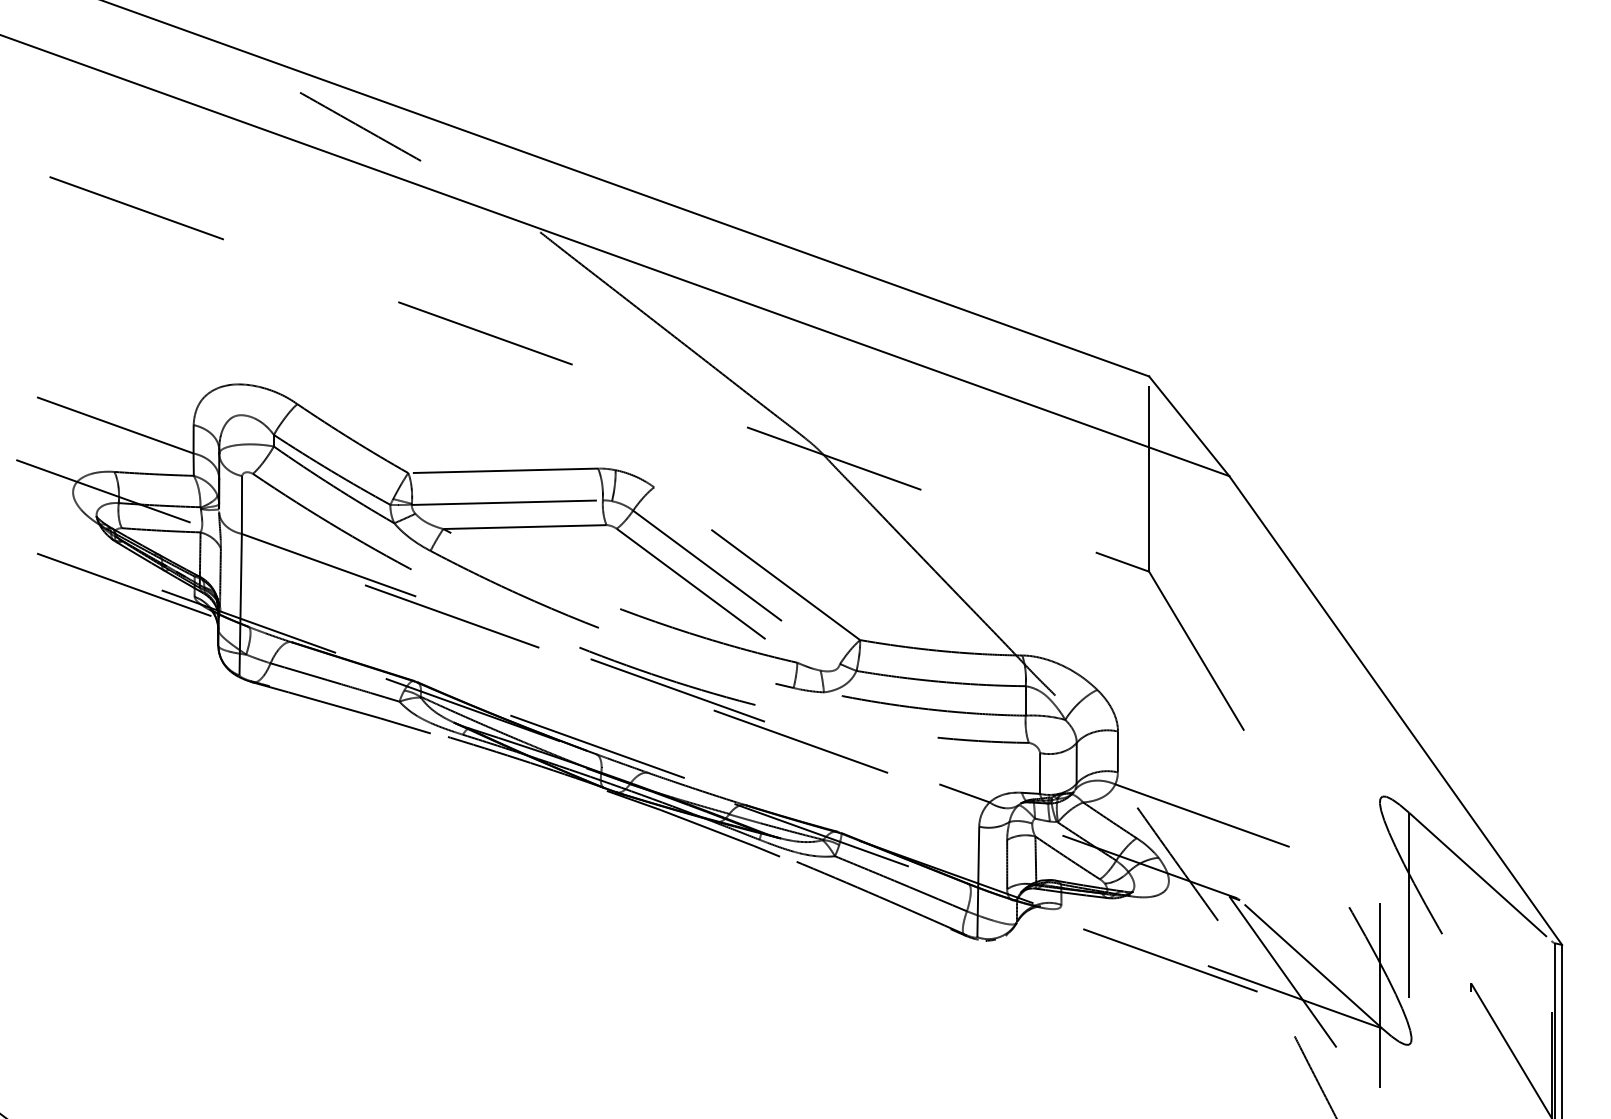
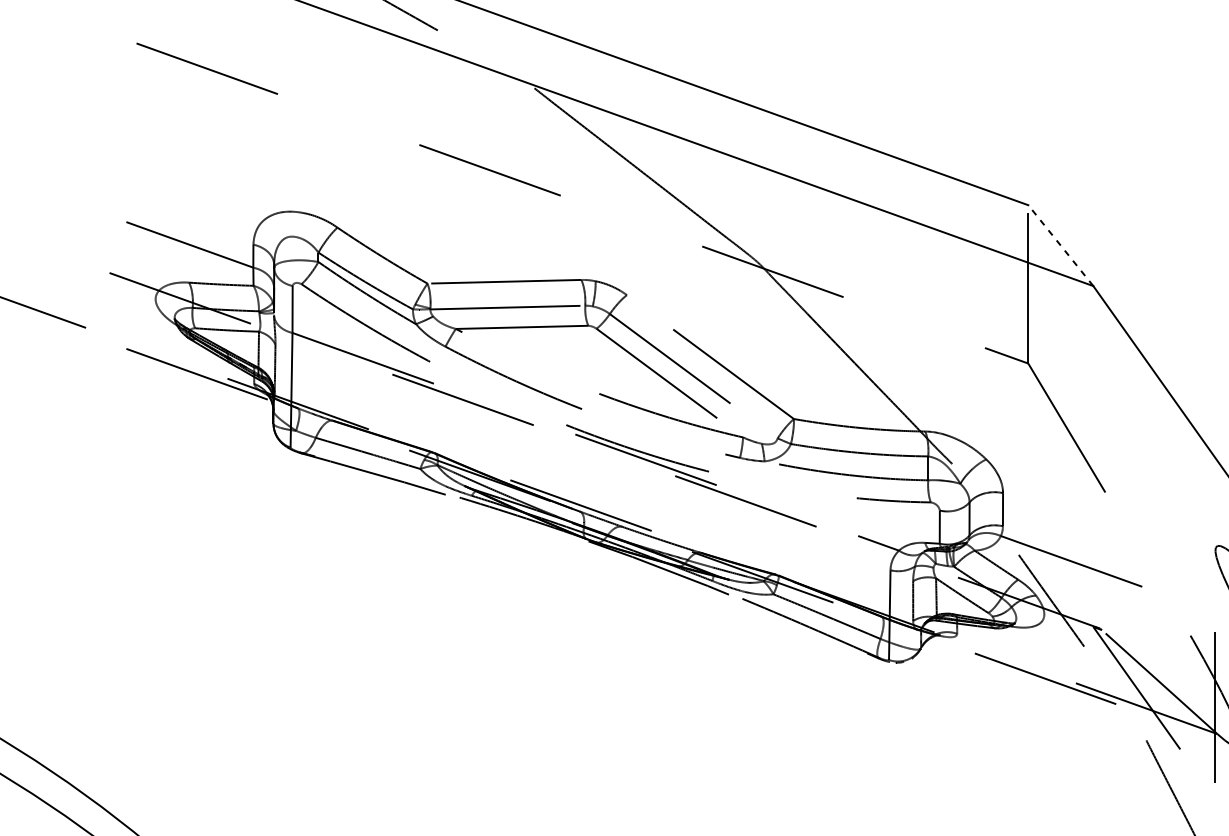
line: (1189, 426) -> (1061, 245), solid -> dashed

